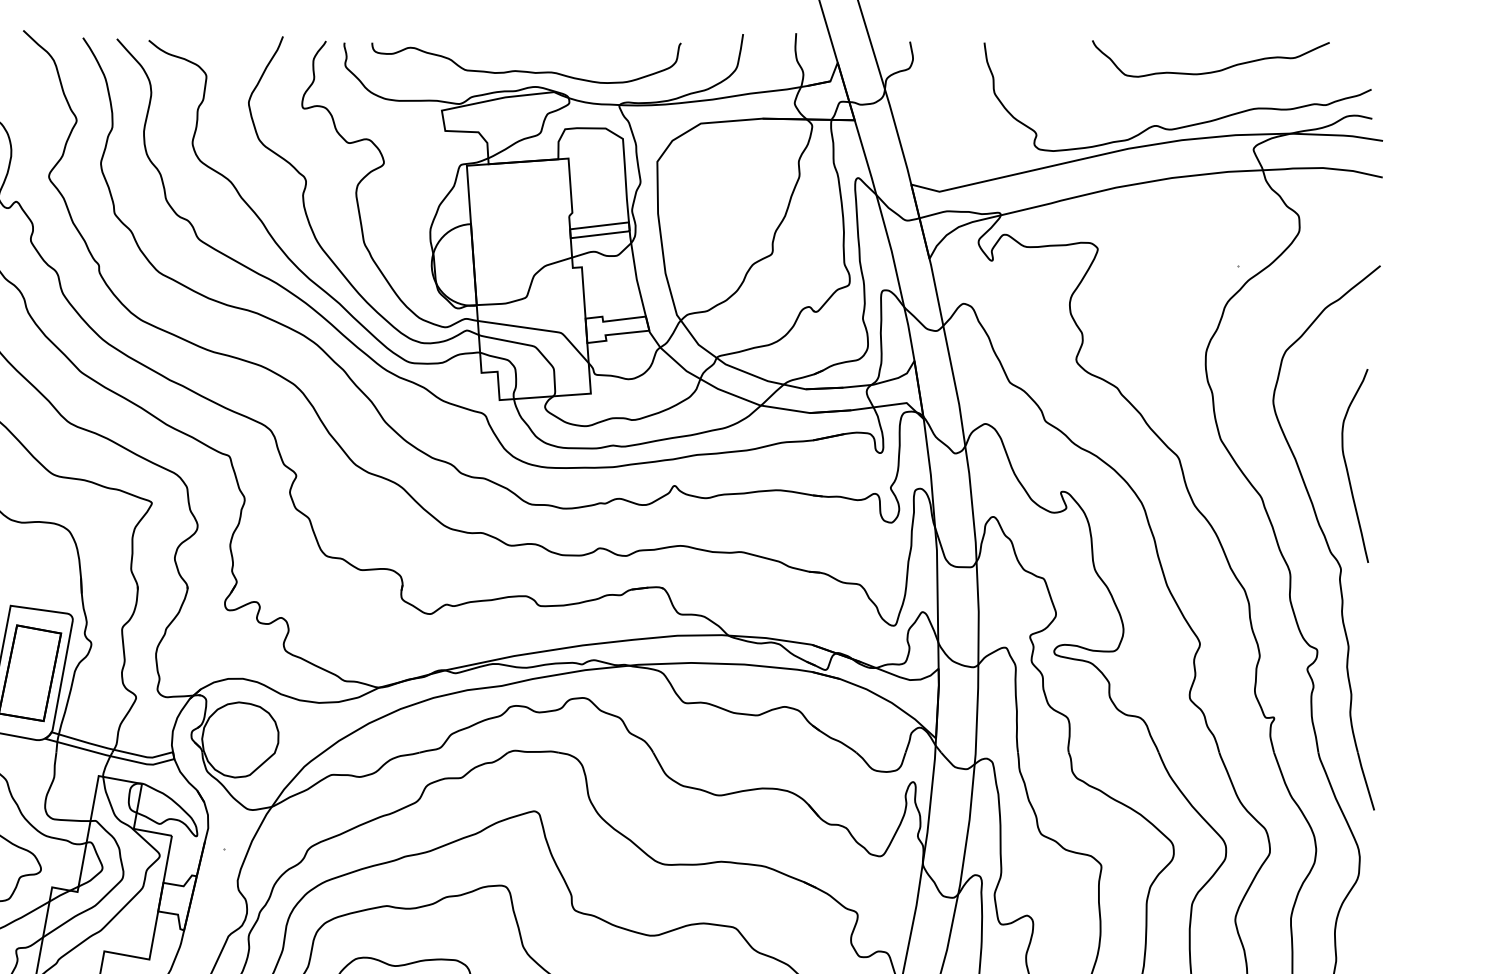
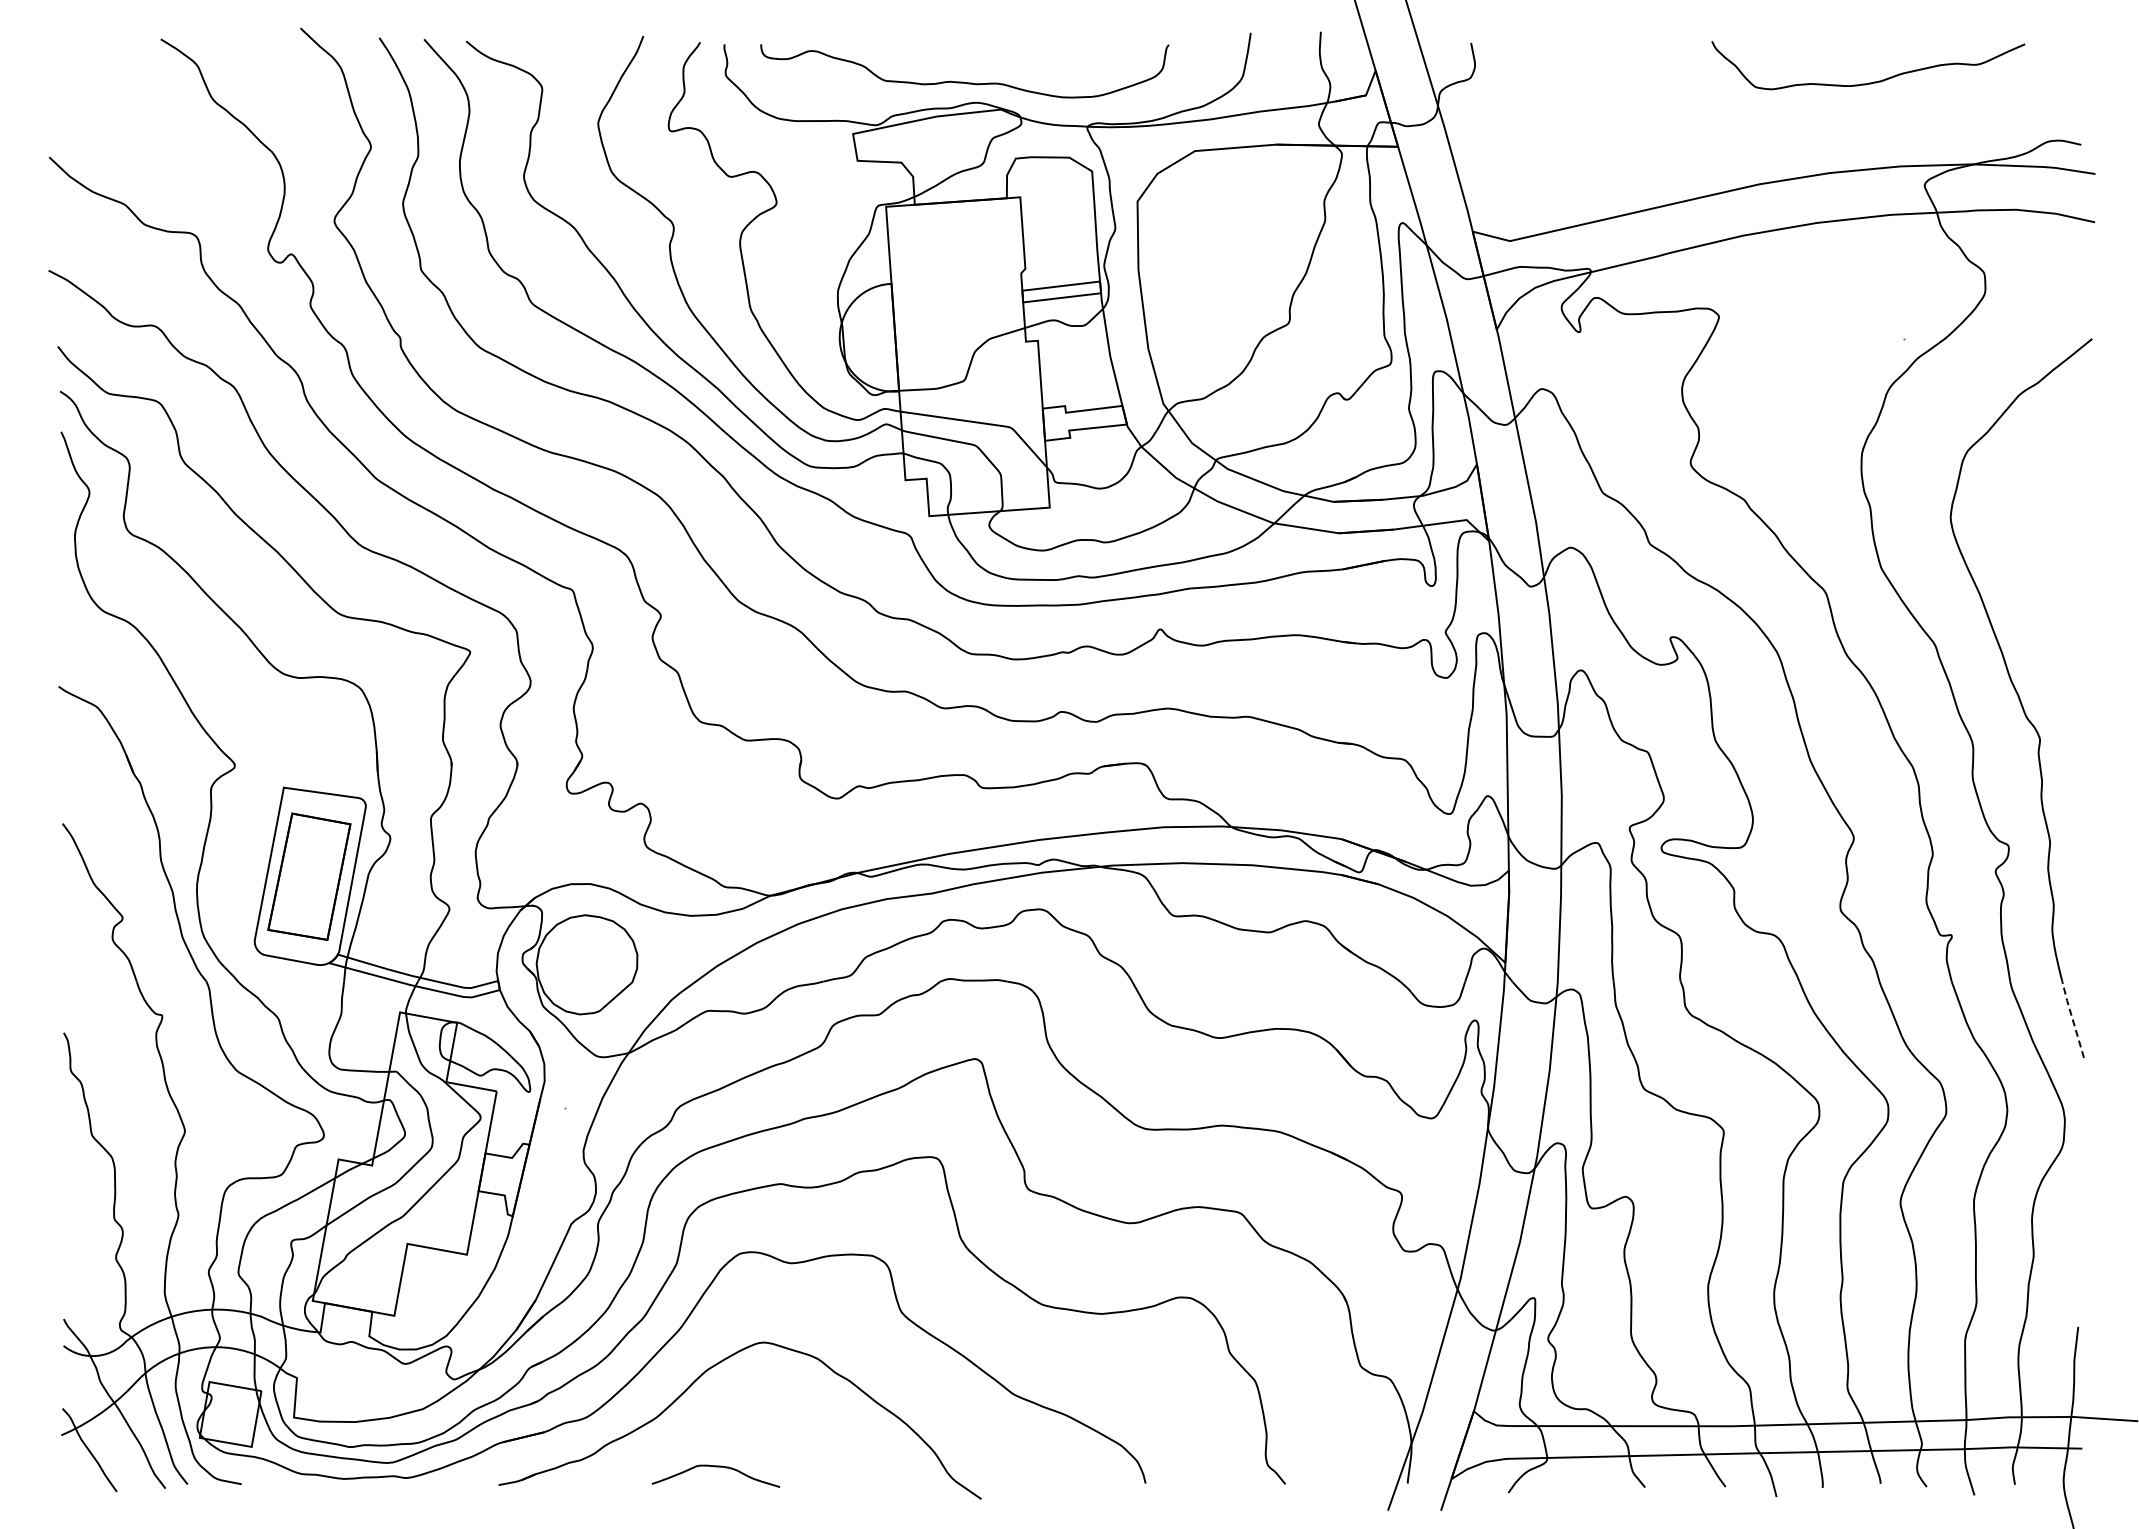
curve: (1183, 126) -> (1832, 154), removed
curve: (1347, 467) -> (2048, 604), removed
line: (1365, 780) -> (2072, 1018), solid -> dashed

